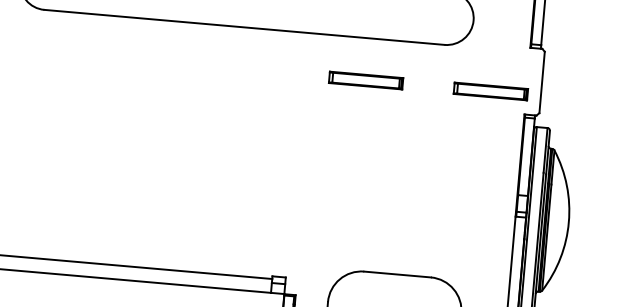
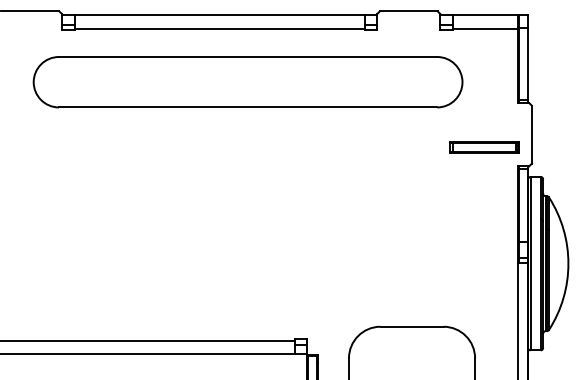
part: (366, 80) -> (366, 147), removed

